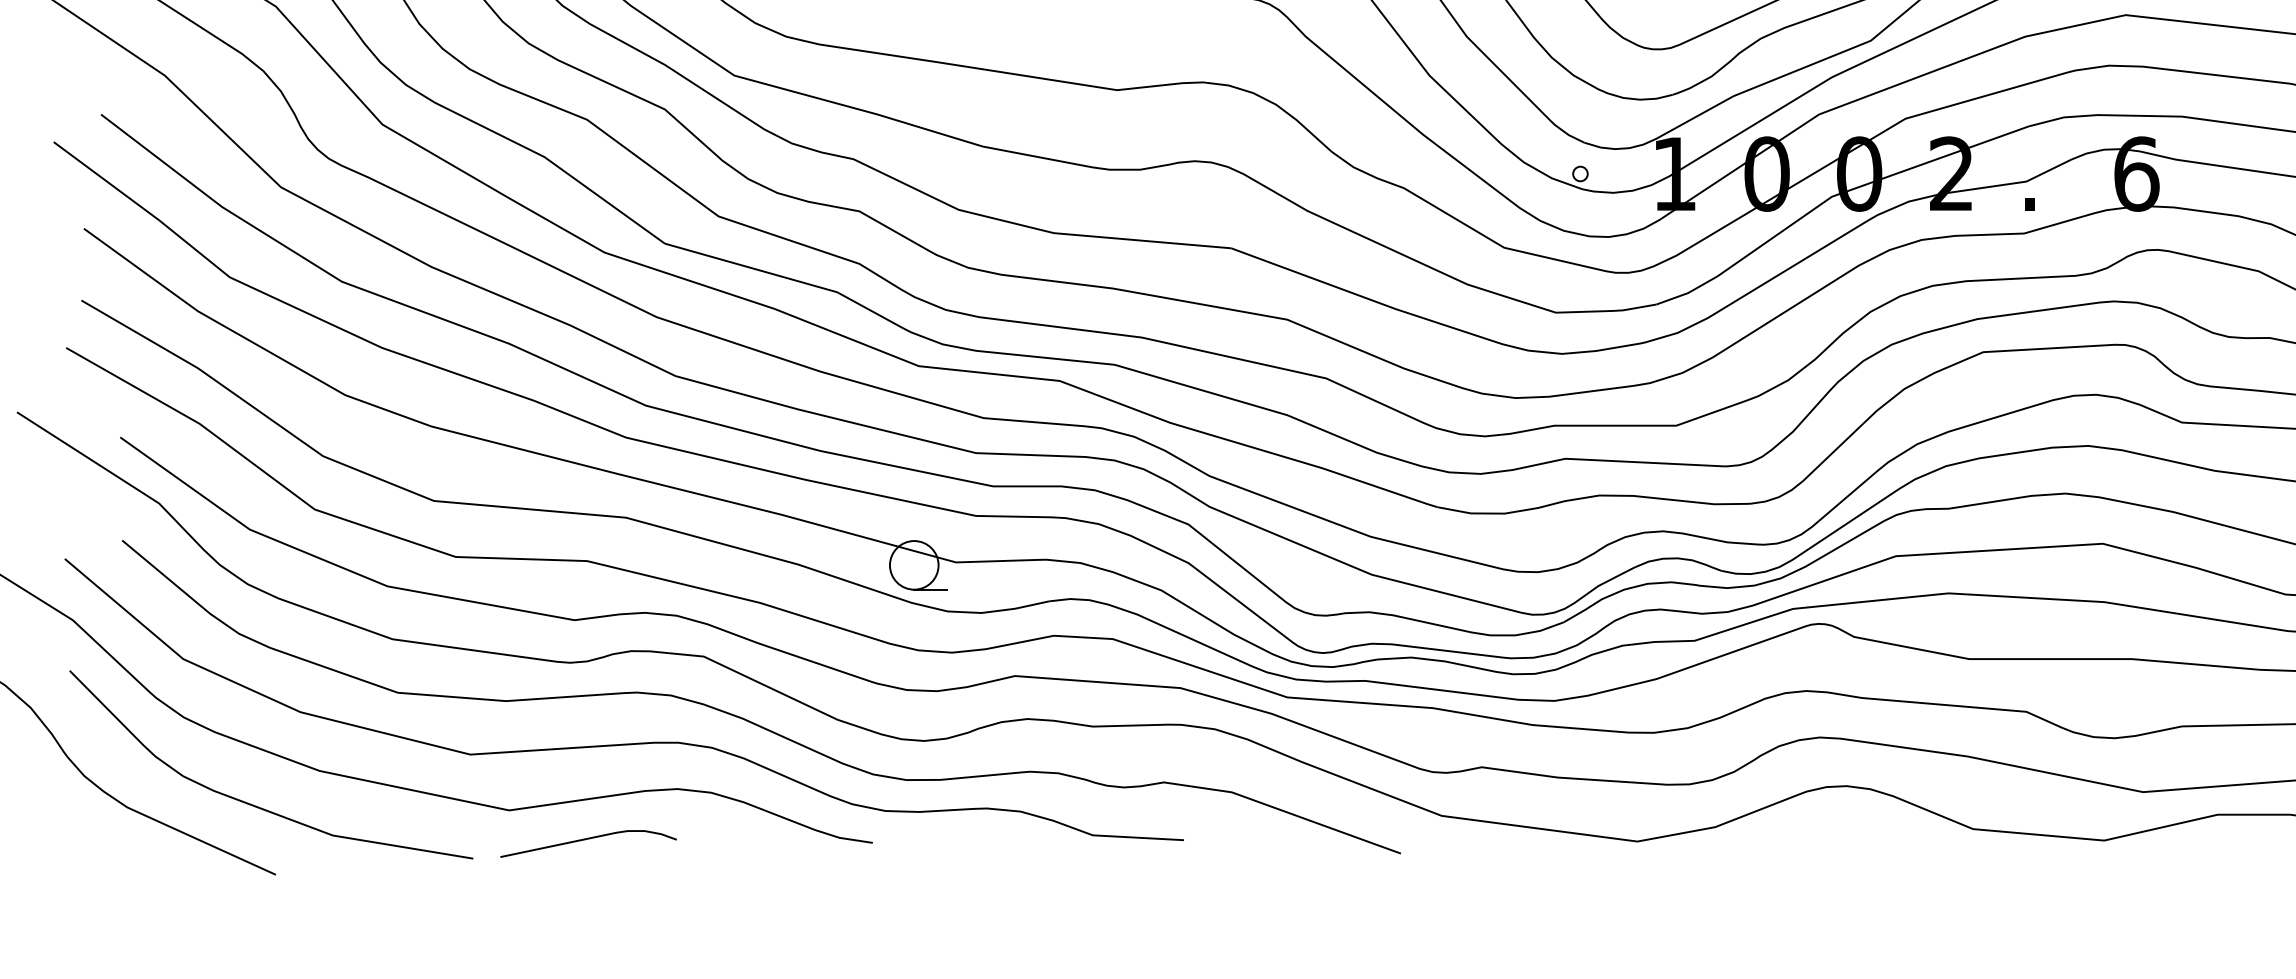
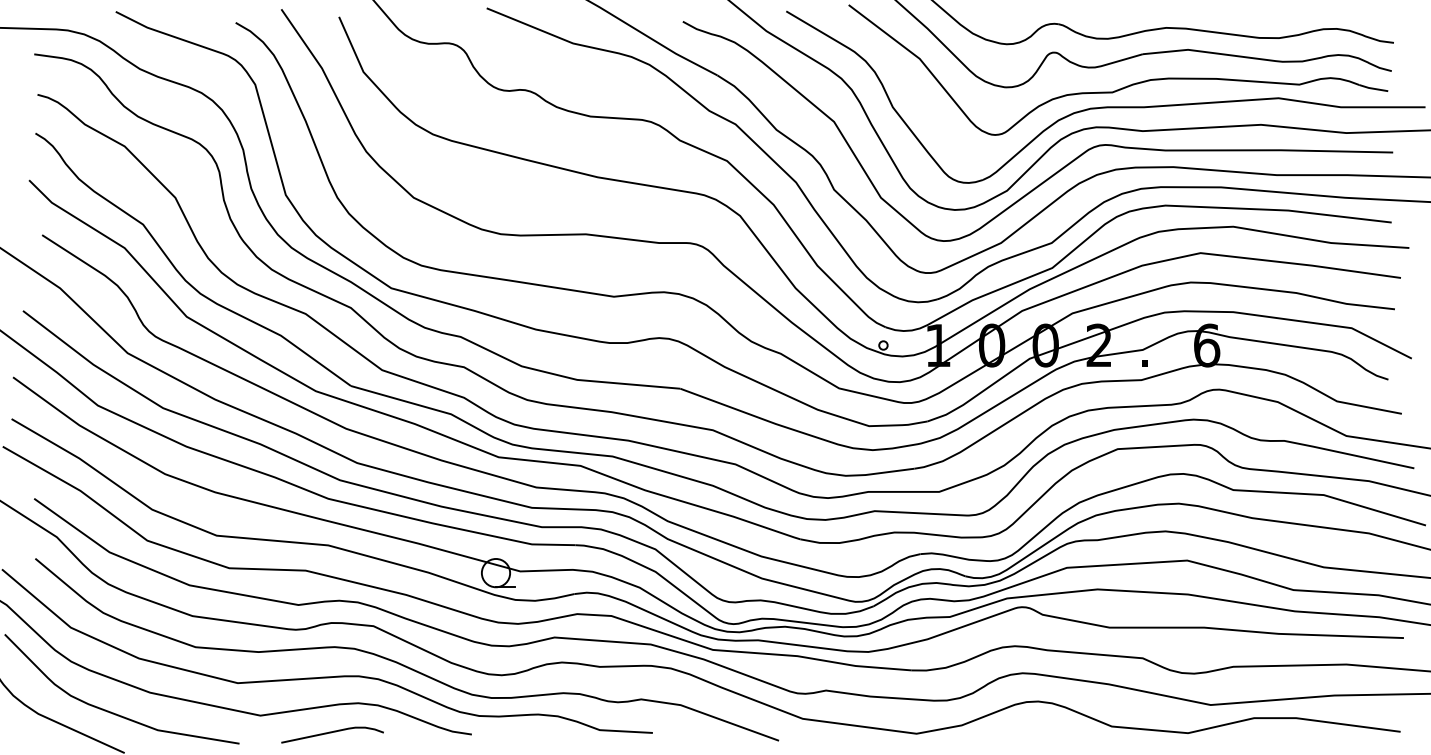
curve: (586, 841) -> (331, 733), moved

